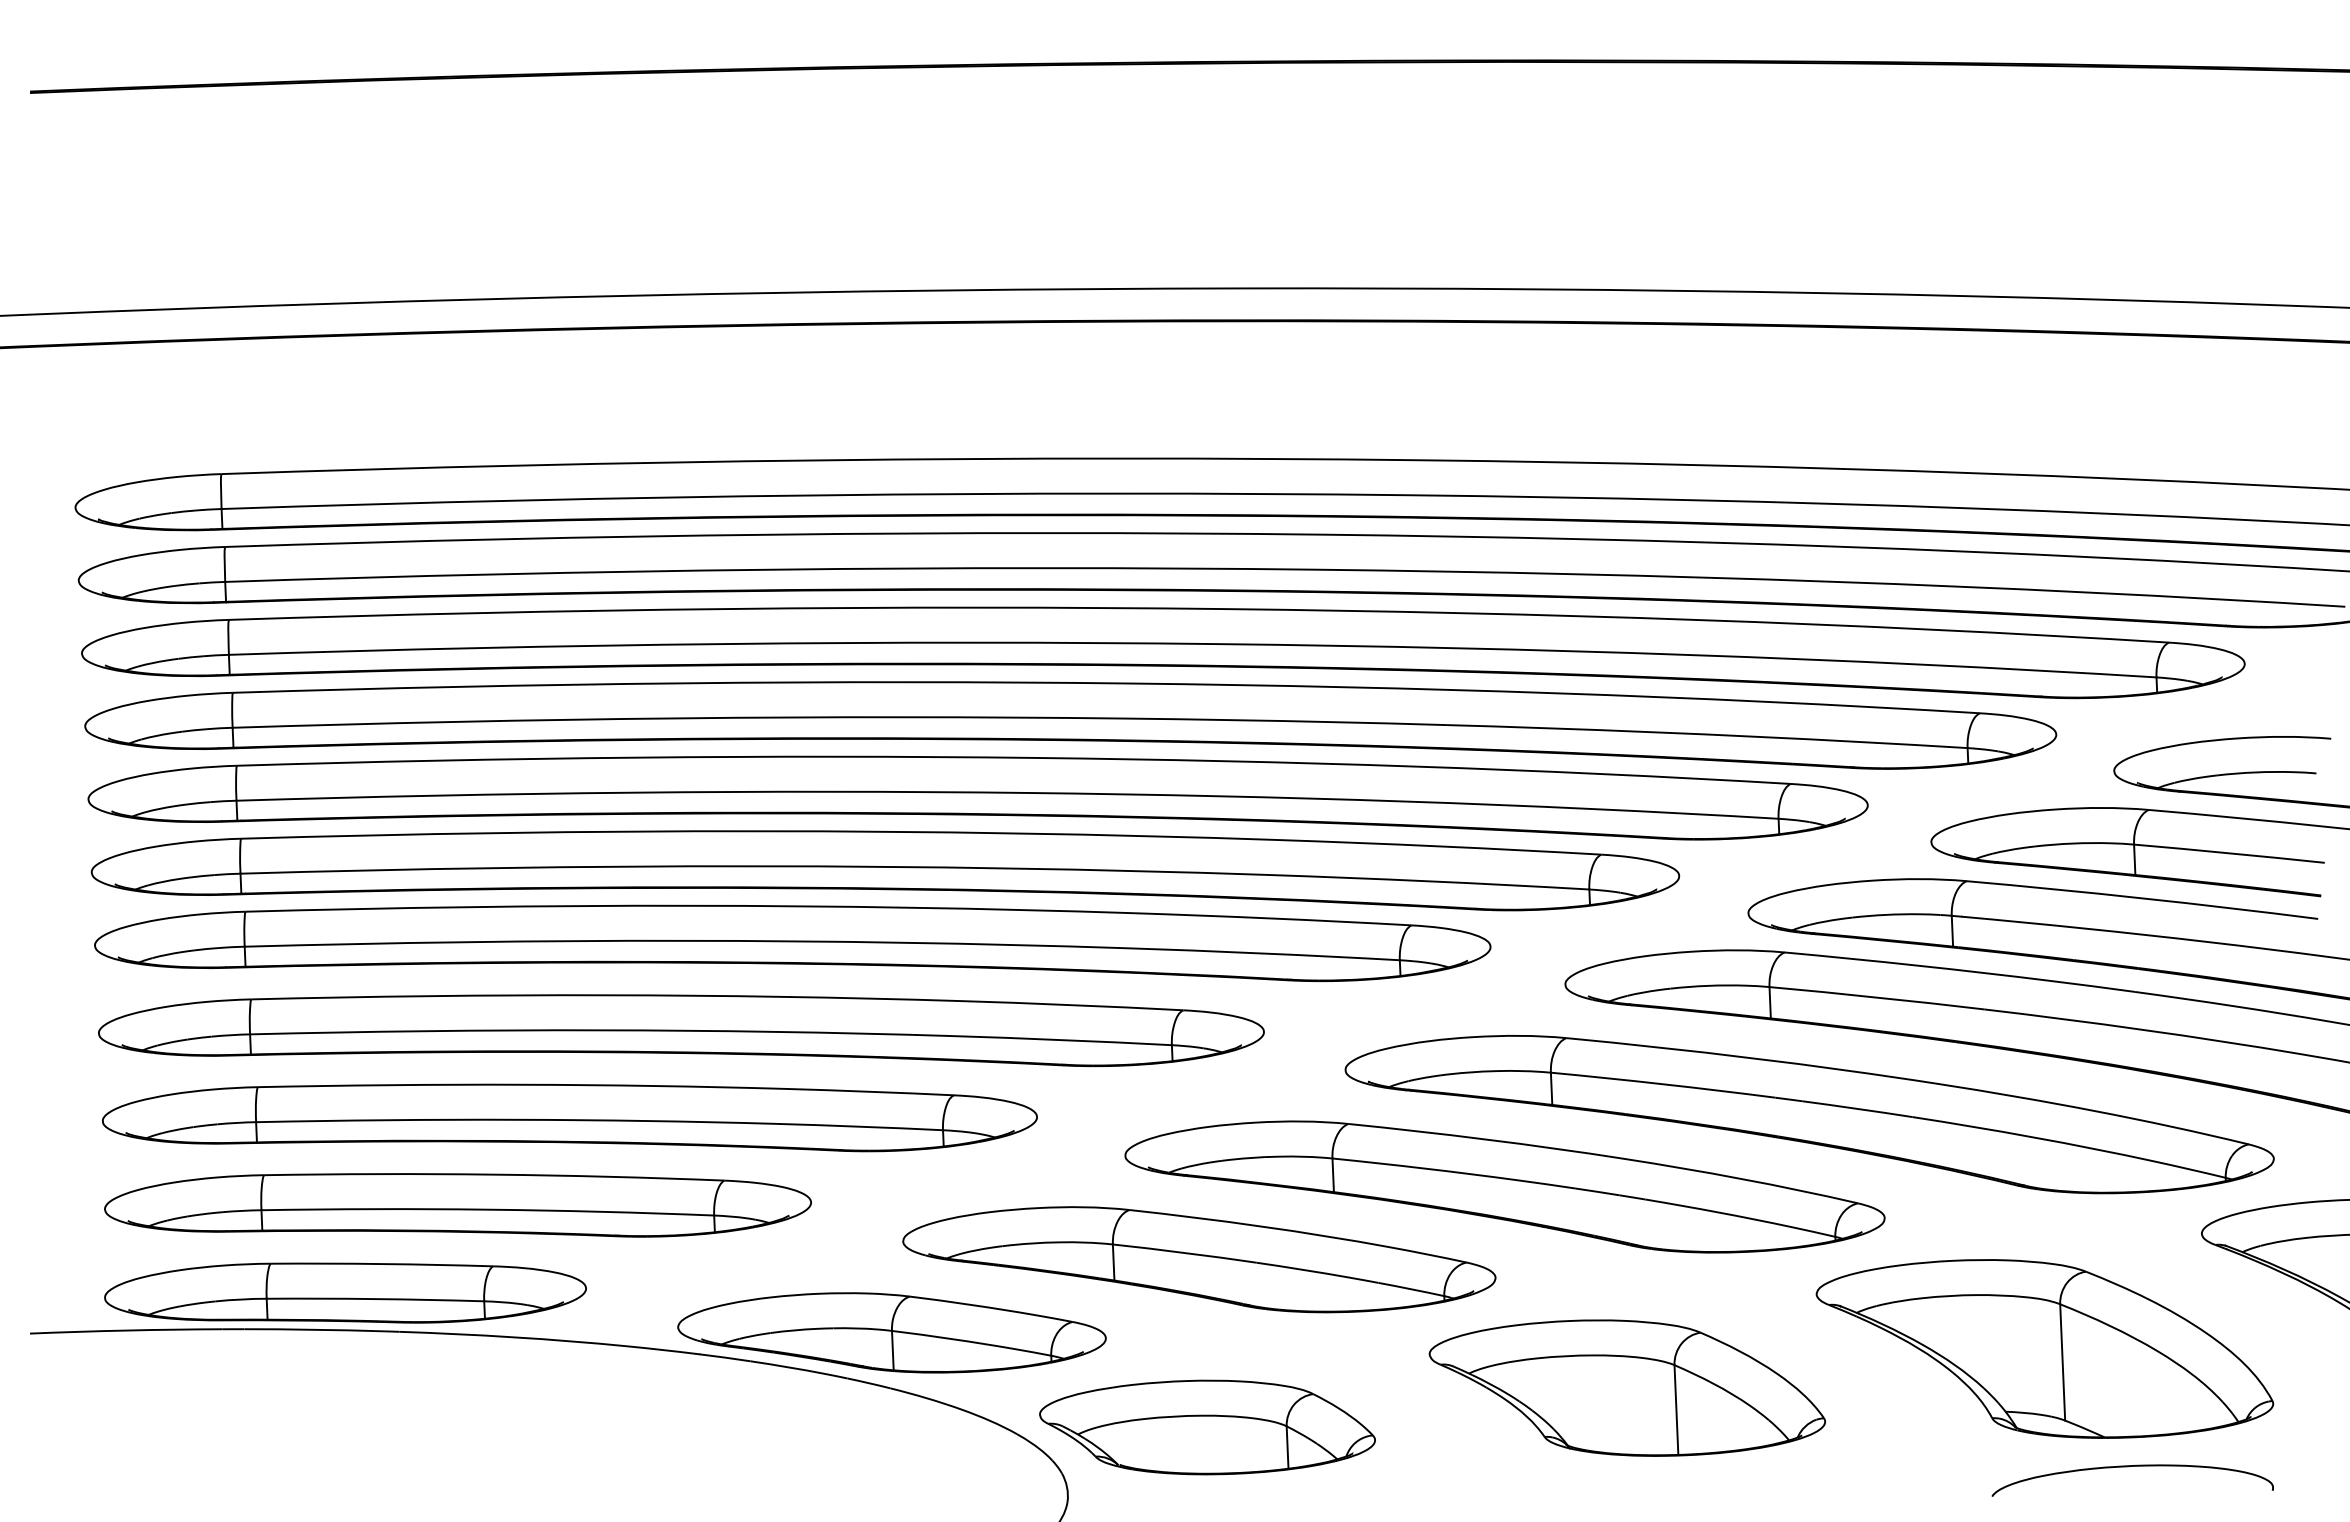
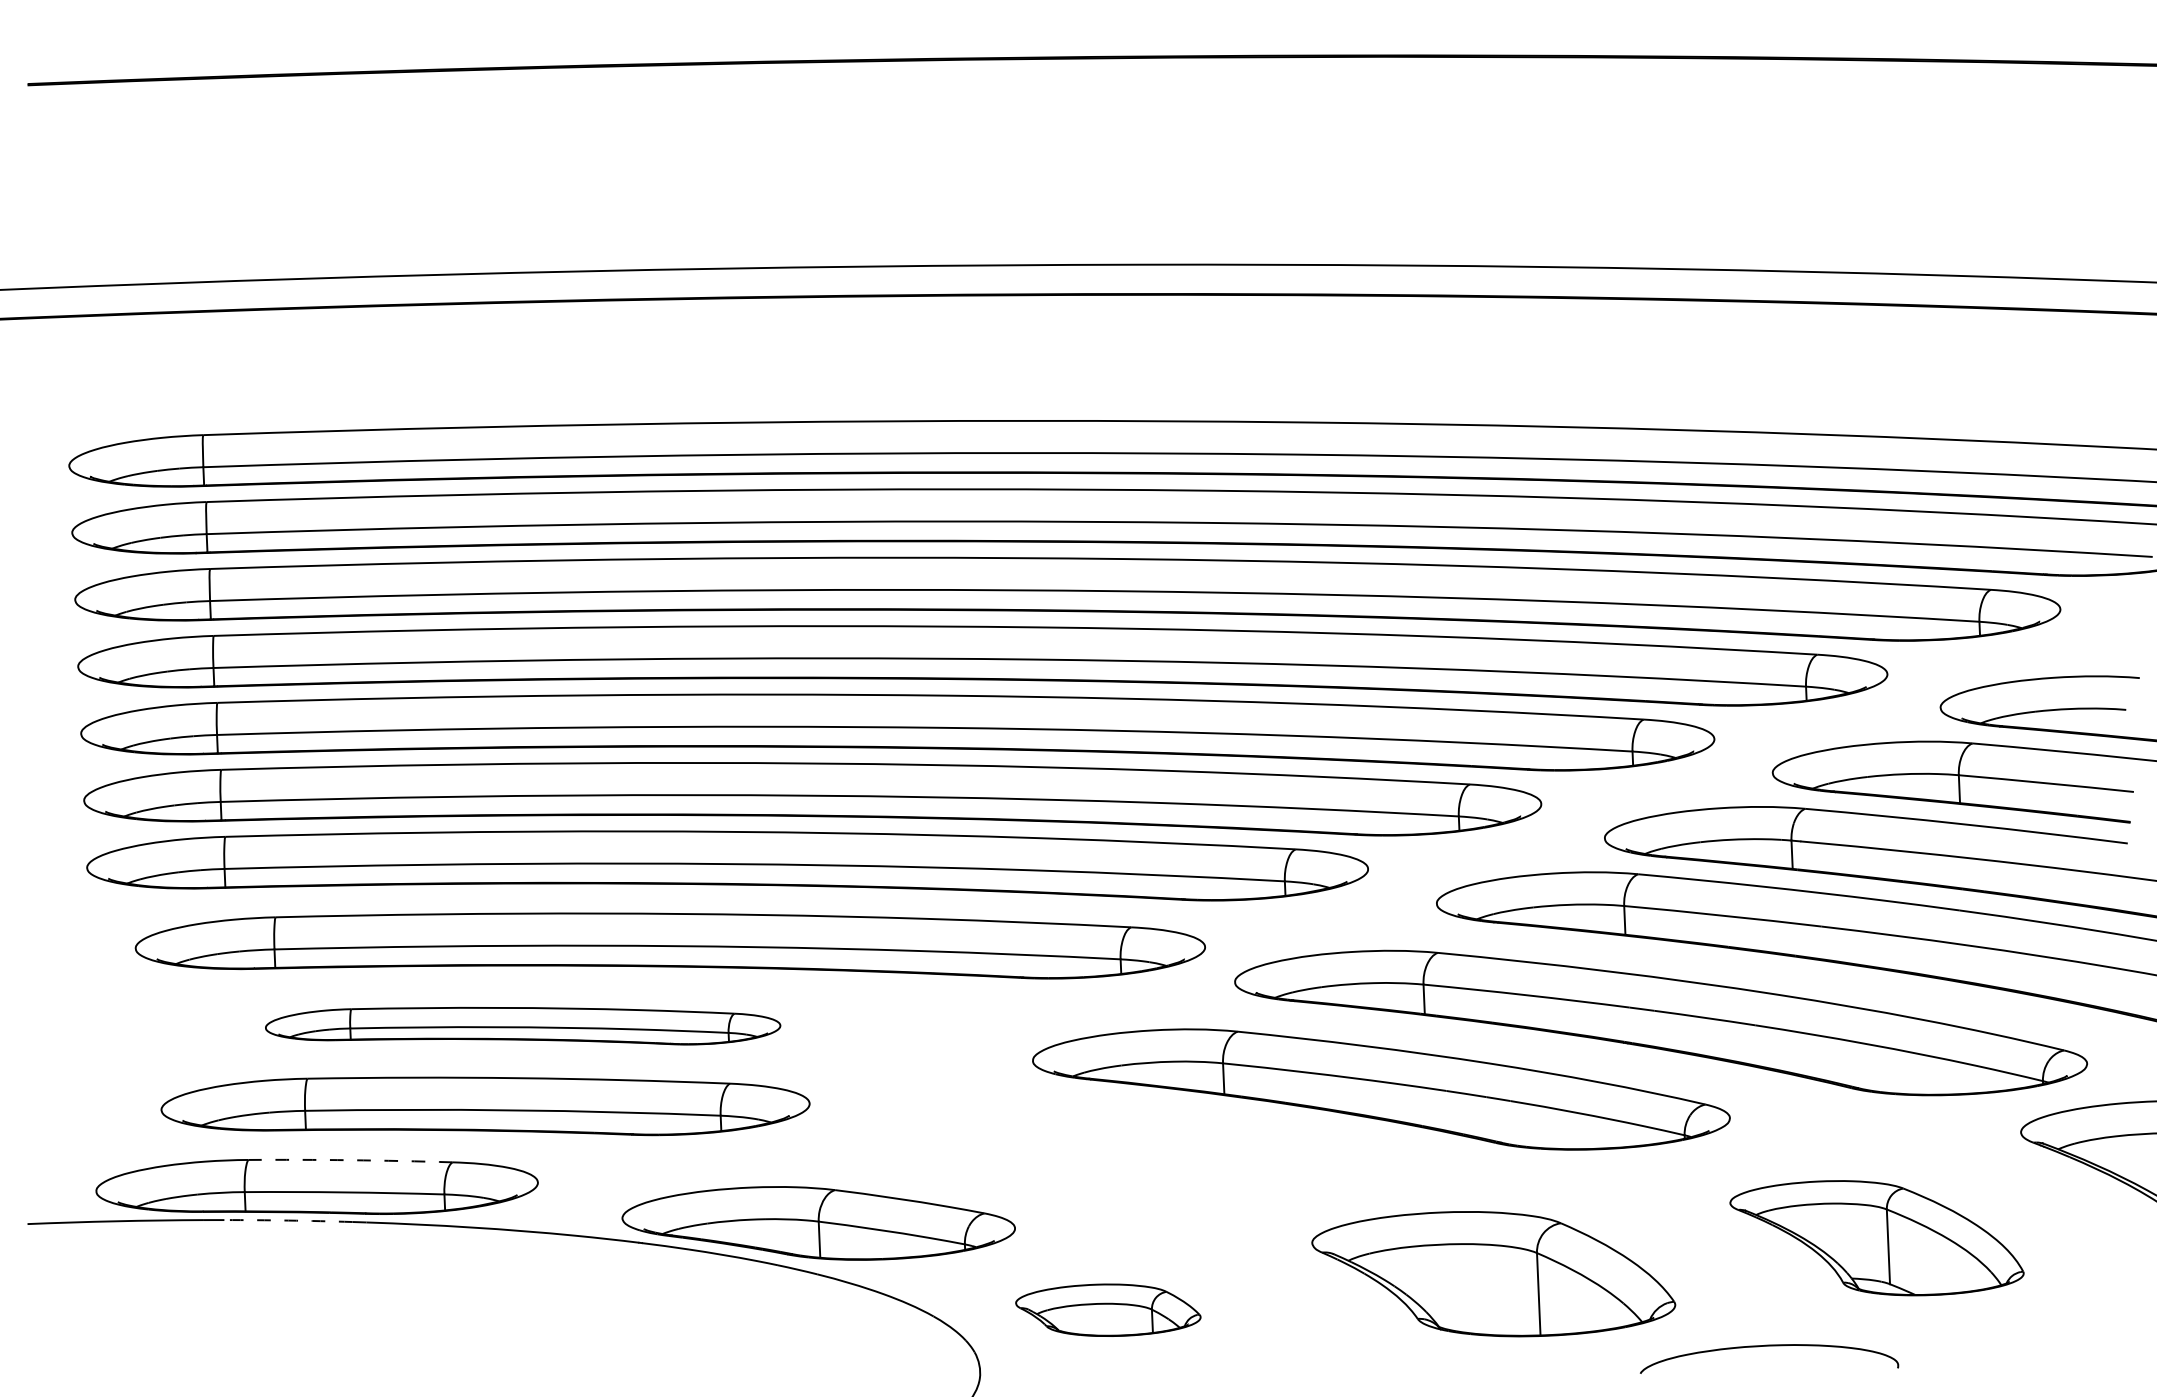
part: (681, 1030) -> (670, 945), moved
part: (569, 1117) -> (522, 1025), size x0.6
part: (457, 1205) -> (485, 1106), moved
part: (1199, 1259) -> (1100, 1156), removed
arc: (381, 1264) -> (350, 1160), solid -> dashed
arc: (314, 1329) -> (288, 1220), solid -> dashed
part: (2044, 1348) -> (1876, 1237), size x0.7
part: (1207, 1427) -> (1108, 1310), size x0.6
curve: (2128, 1467) -> (1765, 1346), moved

